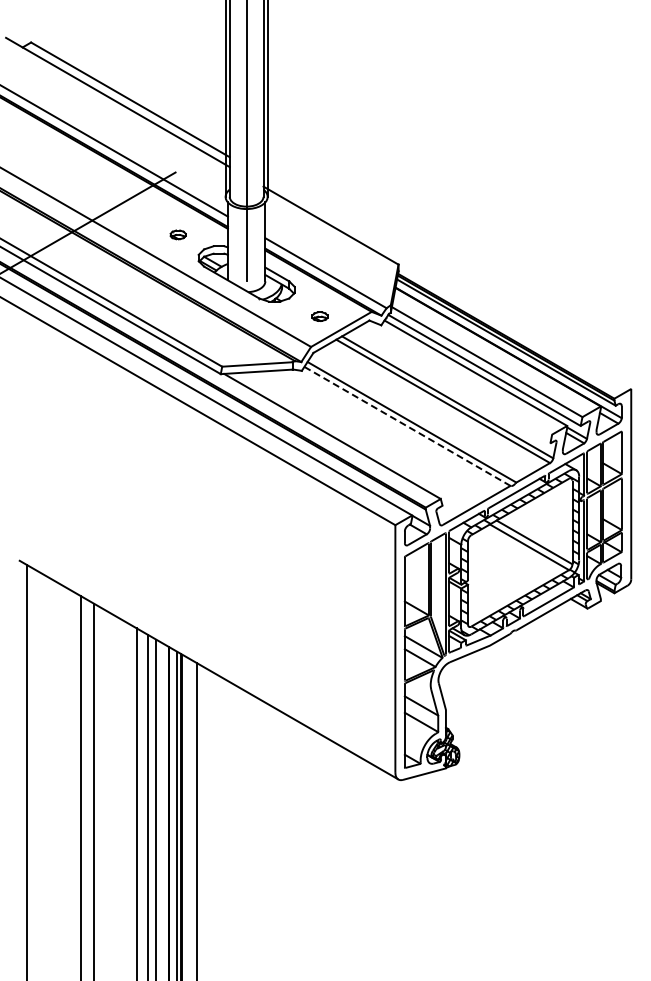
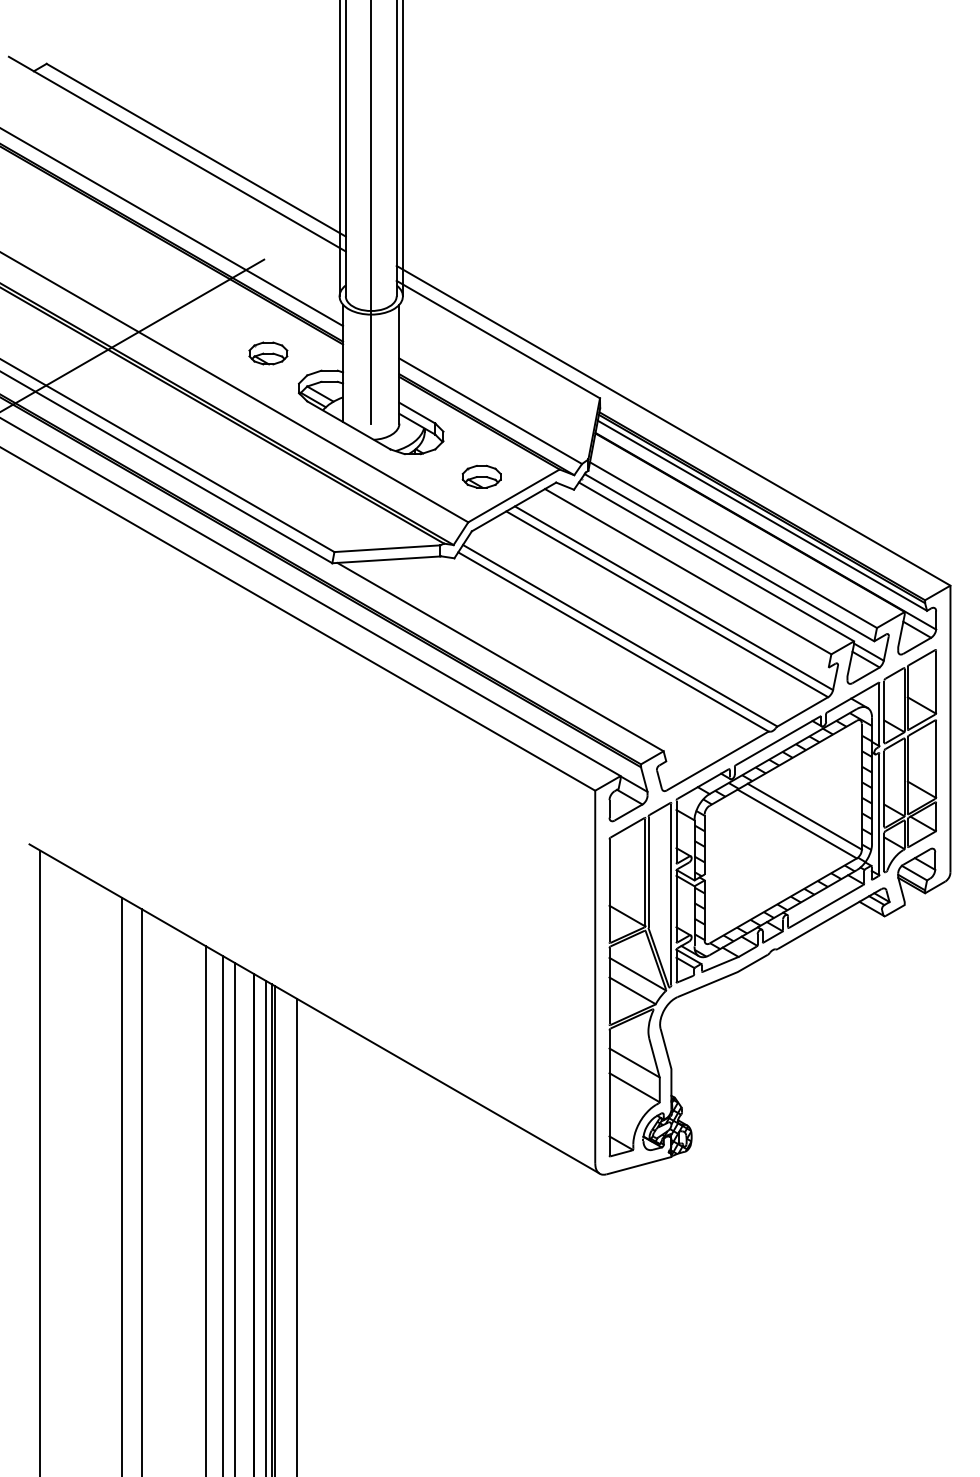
part: (177, 234) -> (267, 352), size x1.67
line: (447, 282) -> (673, 425), added
part: (319, 316) -> (480, 476), size x1.67
line: (457, 379) -> (688, 571), added
line: (407, 426) -> (613, 642), dashed -> solid

